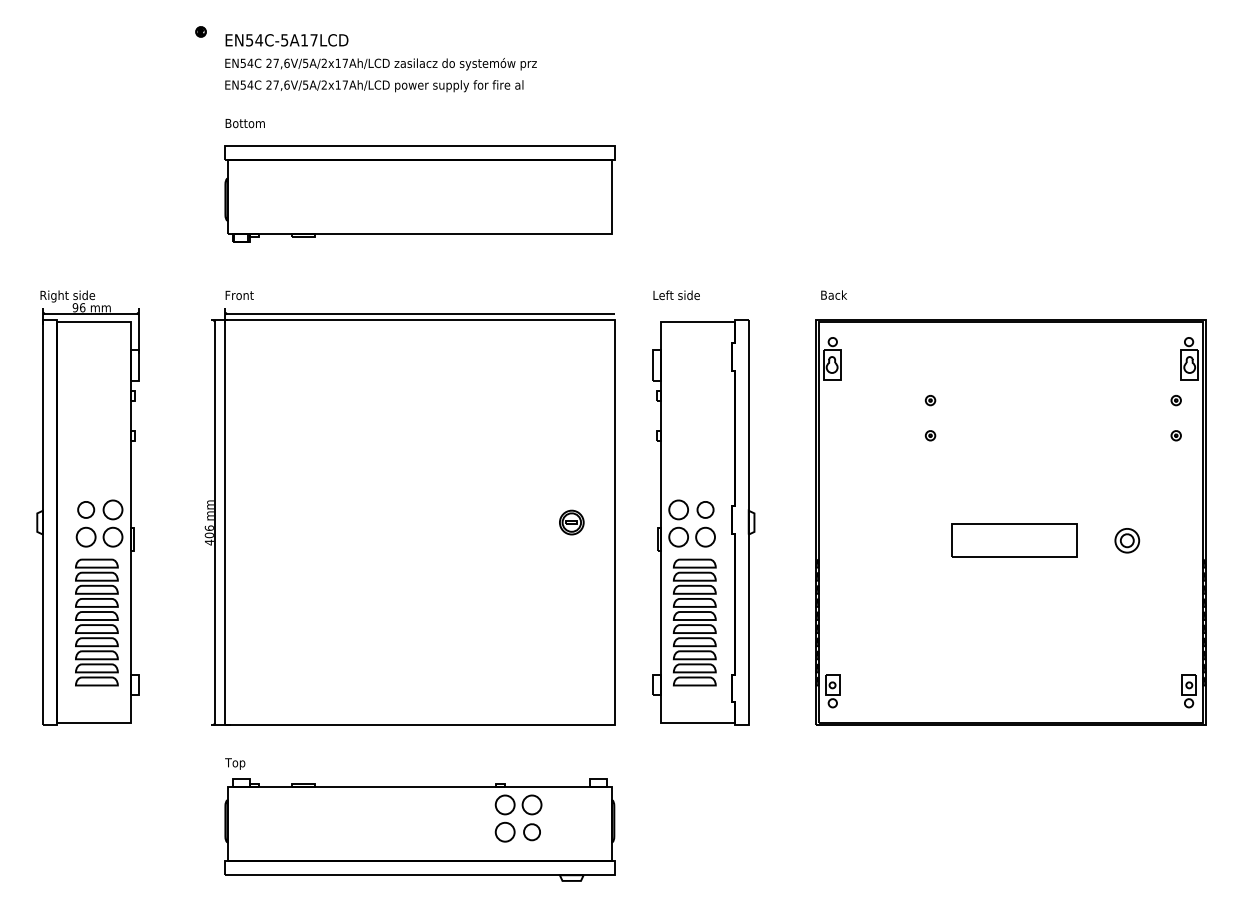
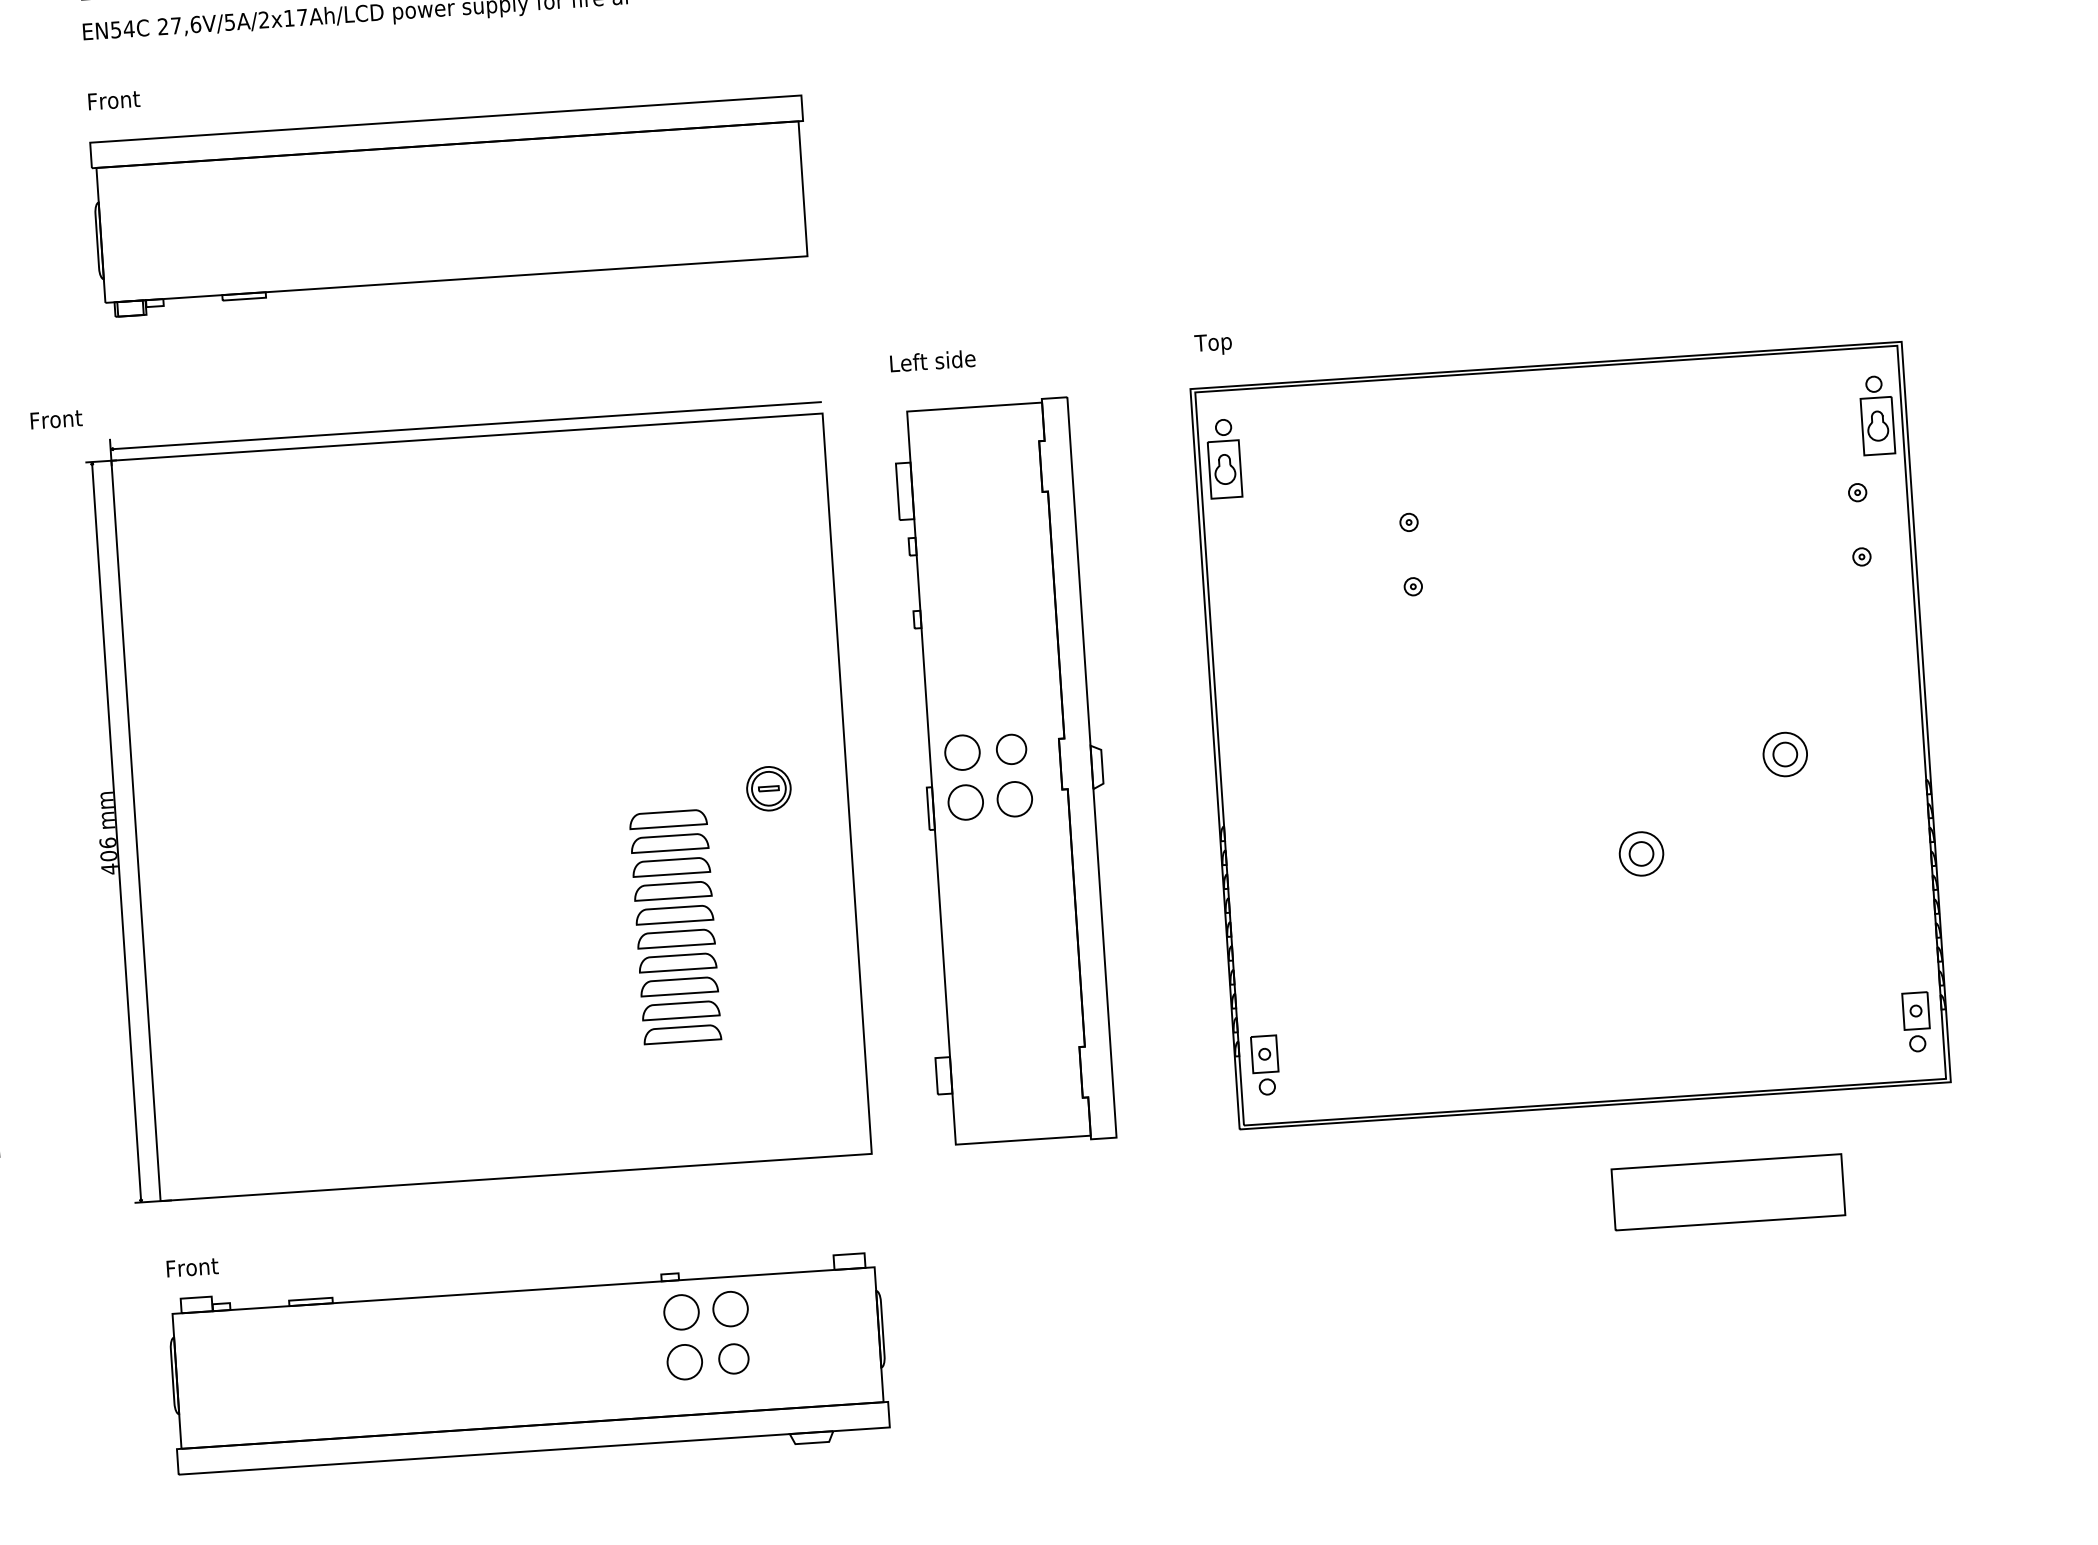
text: (245, 123) -> (124, 99), Bottom -> Front
text: (239, 294) -> (56, 417), moved
text: (833, 296) -> (1219, 344), Back -> Top
part: (1014, 540) -> (1728, 1192), moved
part: (1045, 589) -> (1641, 853), added
part: (694, 622) -> (674, 926), moved
text: (239, 763) -> (191, 1268), Top -> Front

